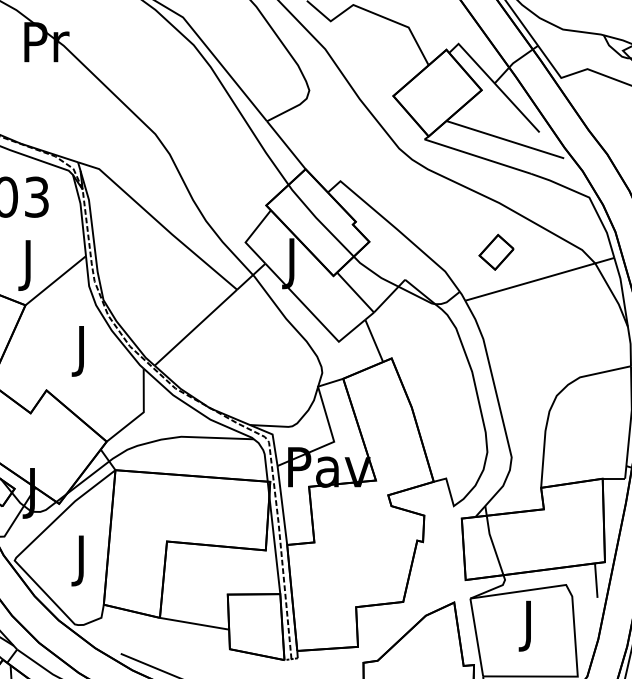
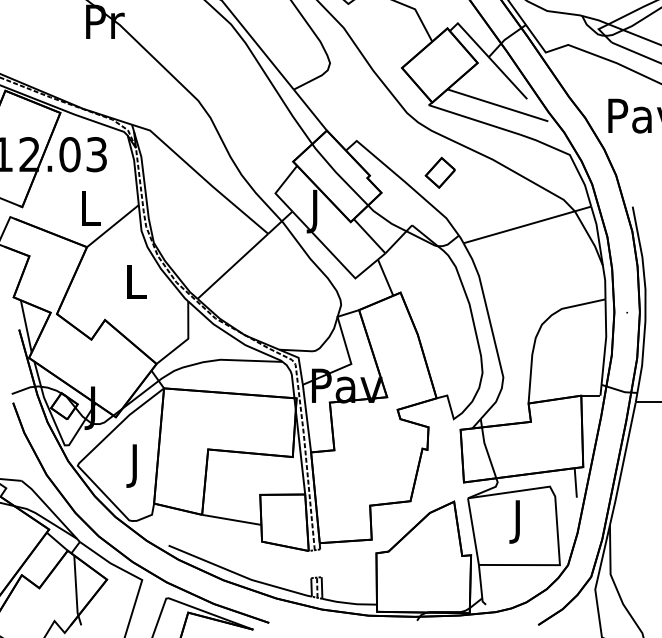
part: (495, 251) -> (439, 172), moved
text: (29, 264) -> (90, 212), J -> L
text: (83, 351) -> (136, 286), J -> L

